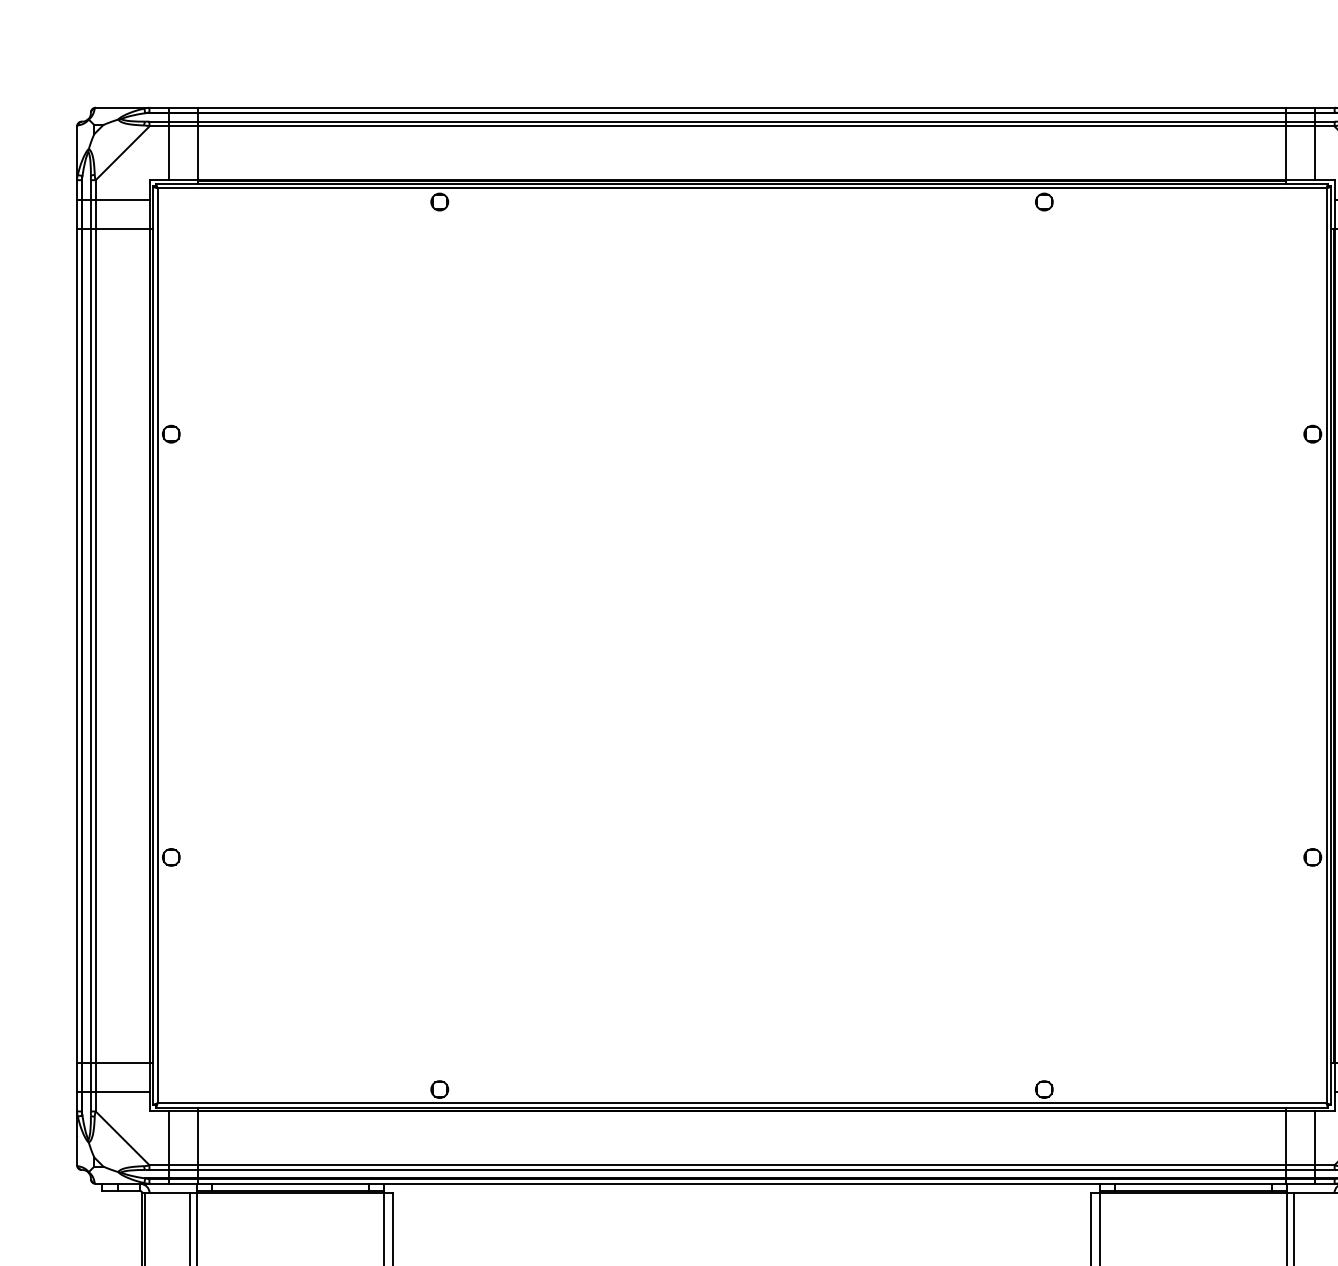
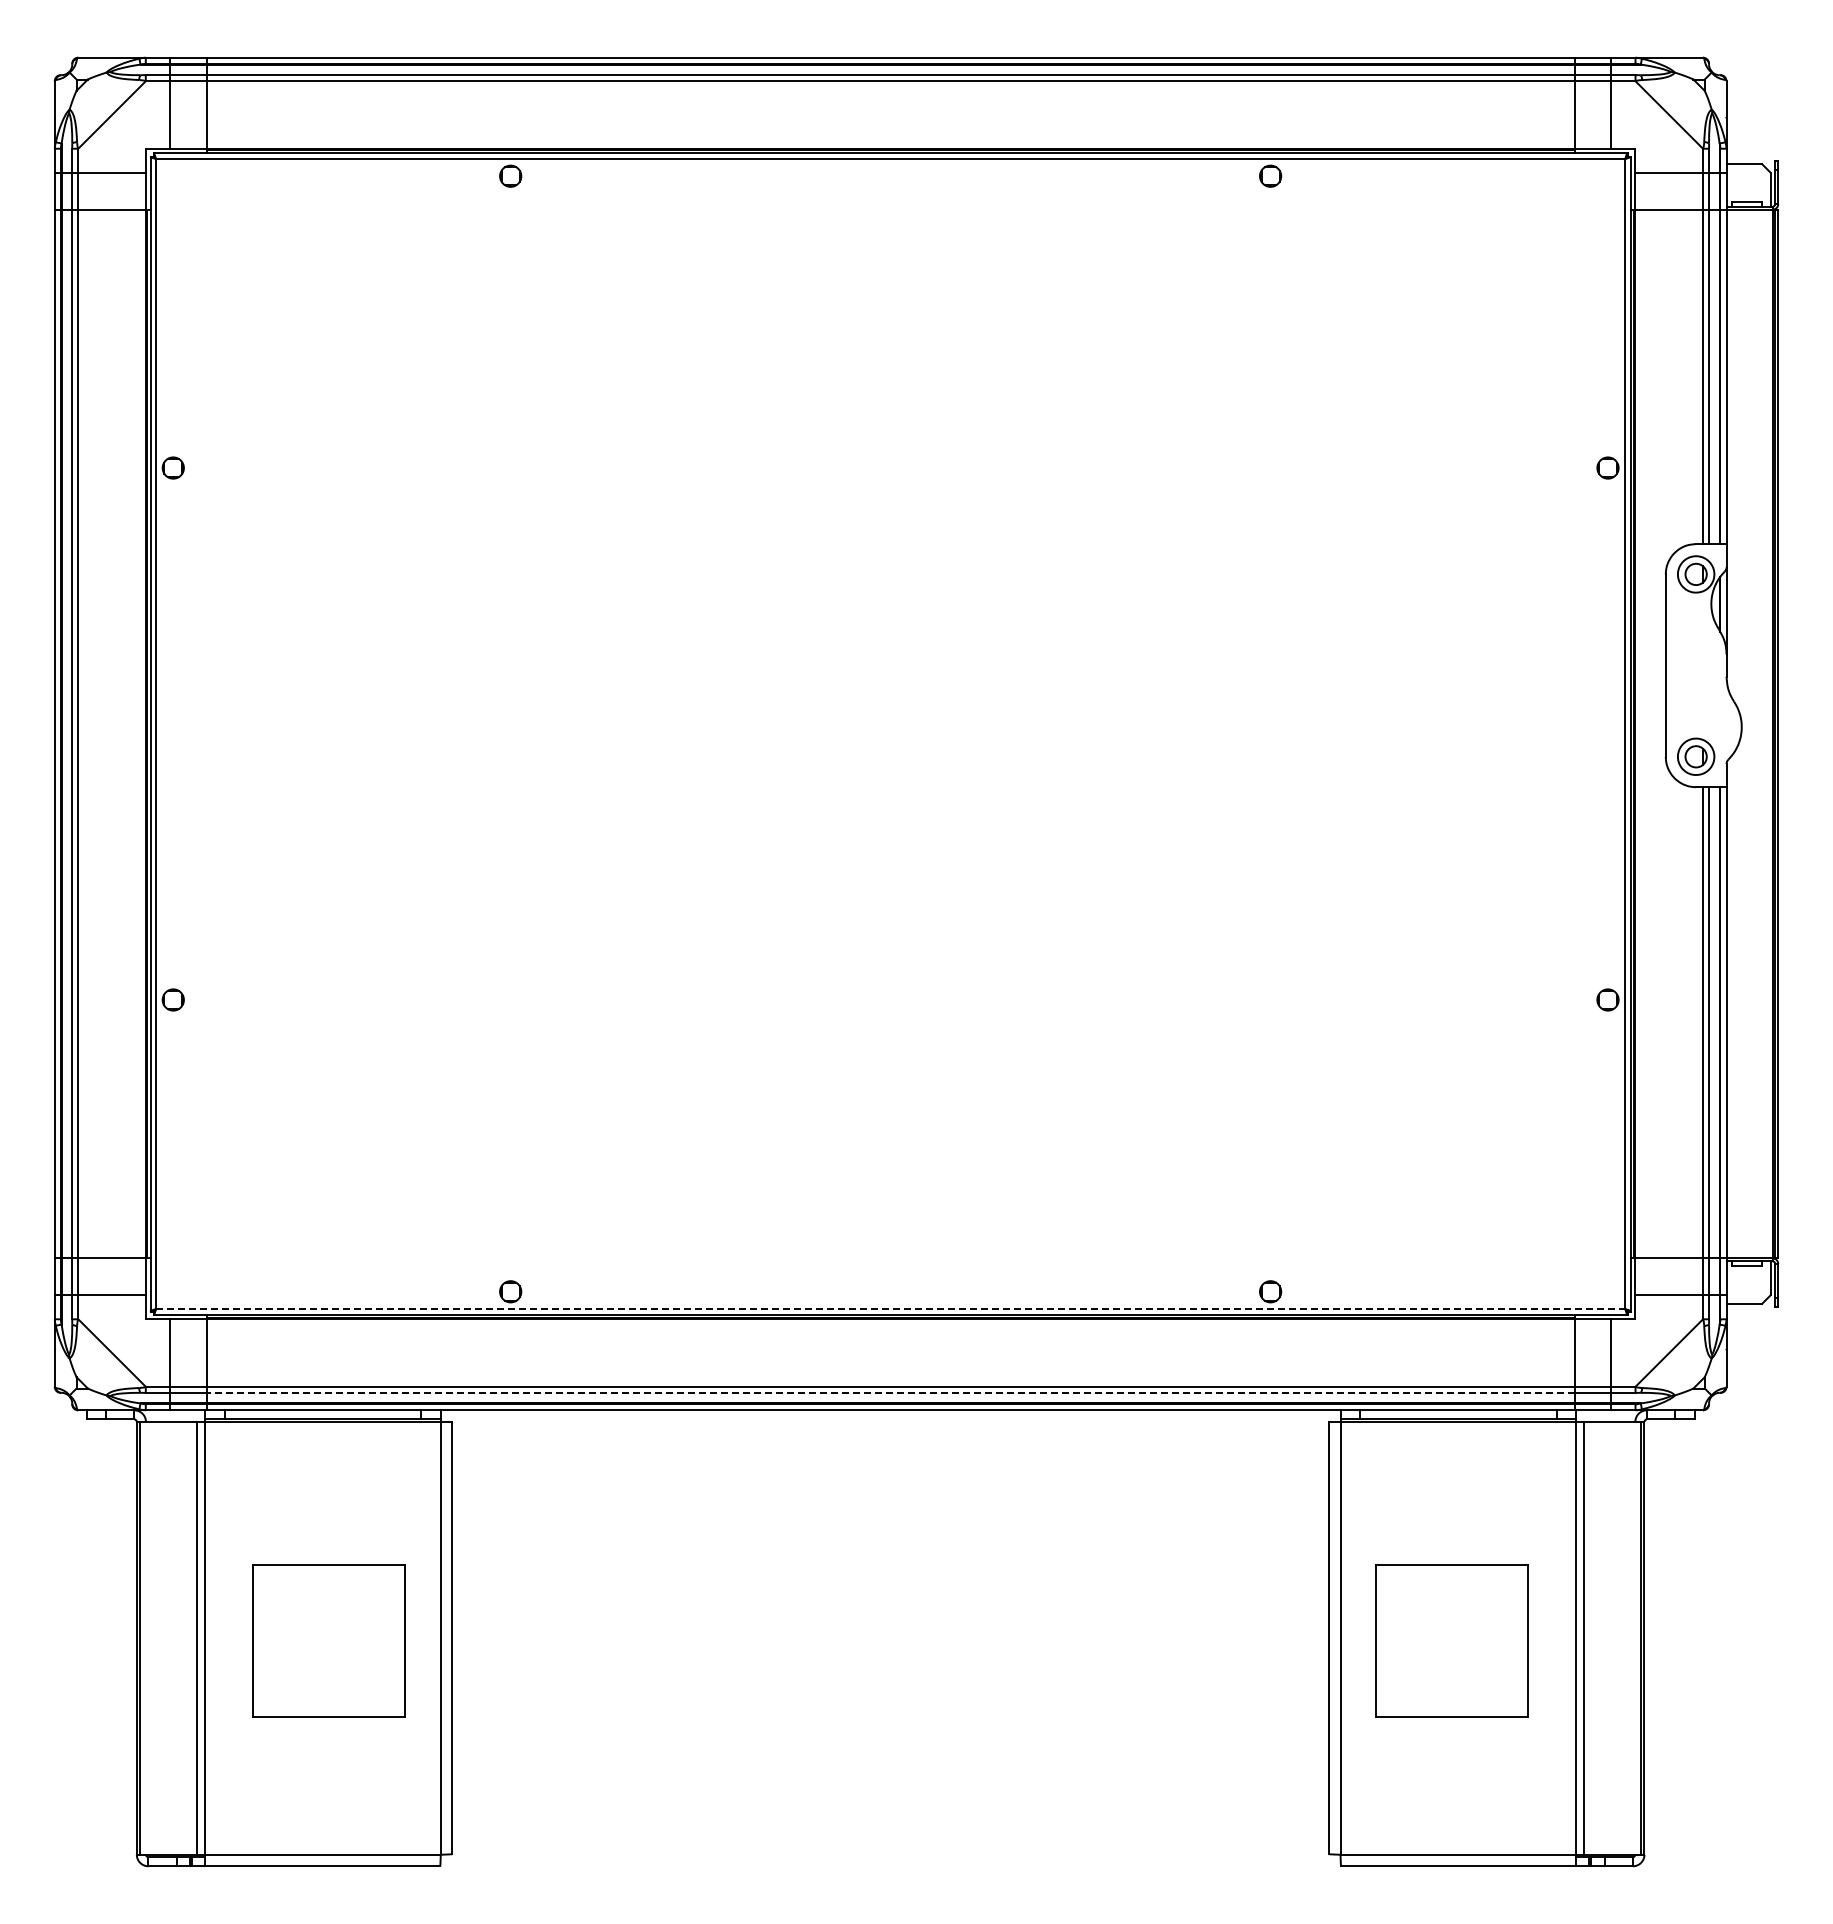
line: (741, 1103) -> (890, 1309), solid -> dashed
line: (741, 1169) -> (890, 1392), solid -> dashed

